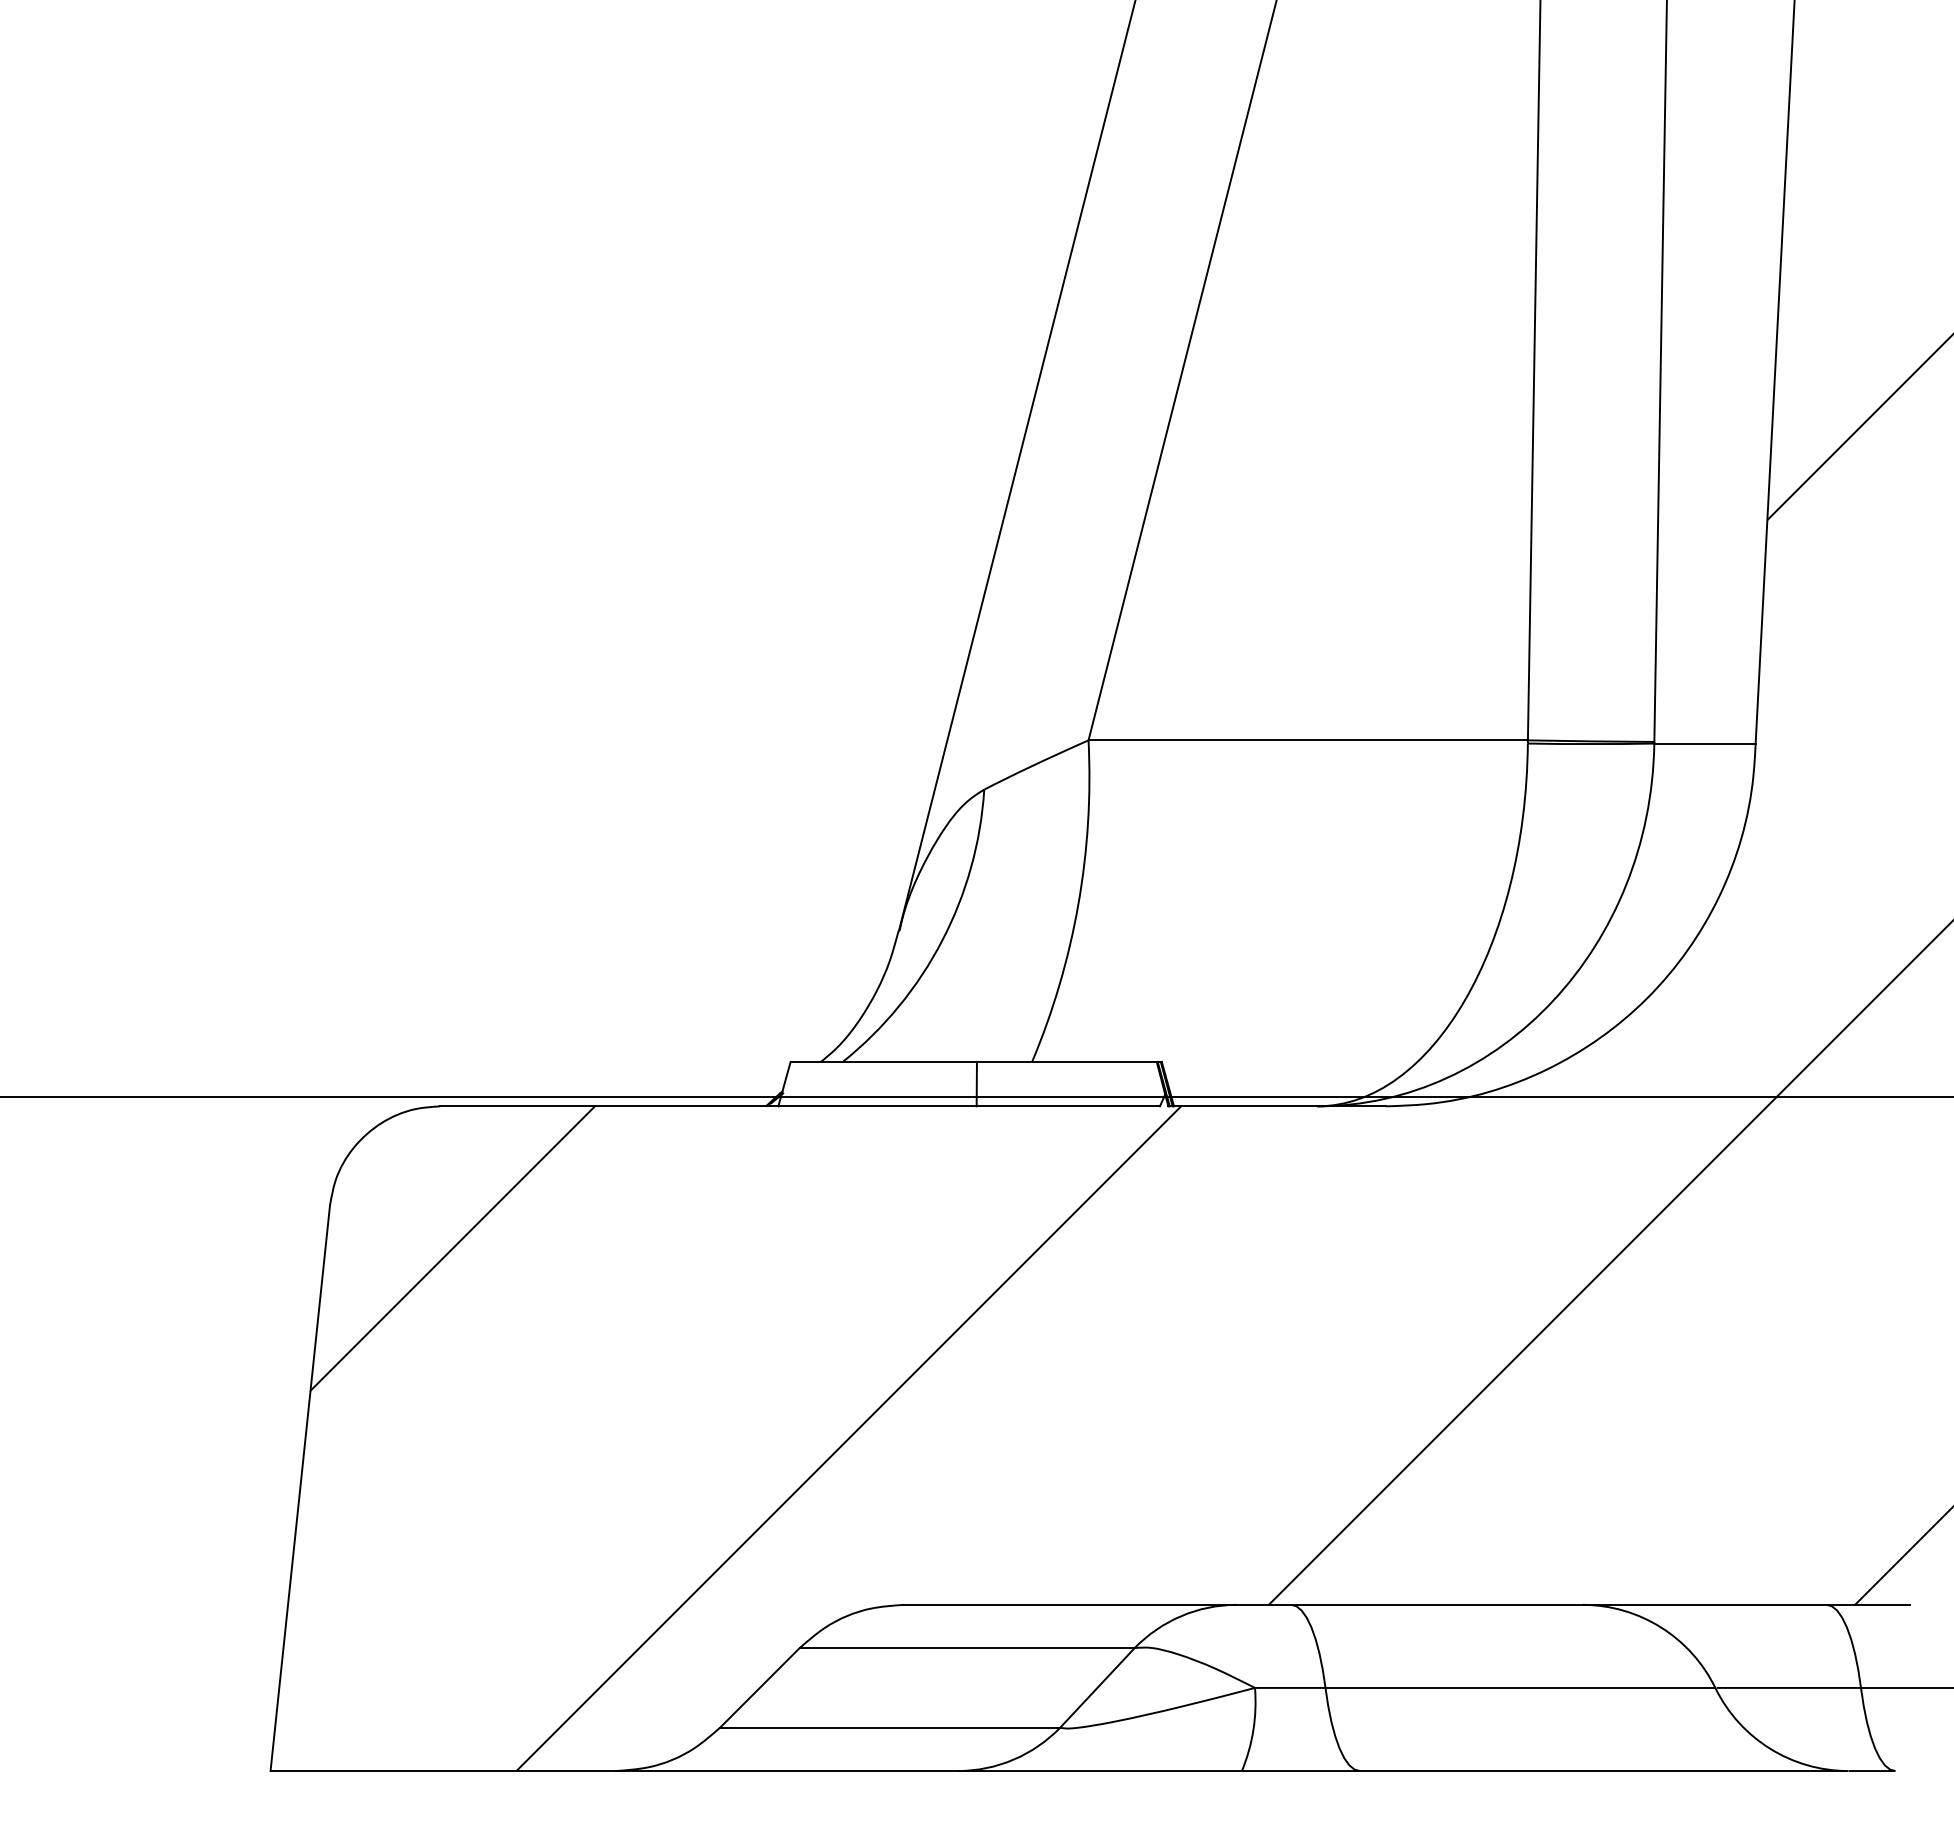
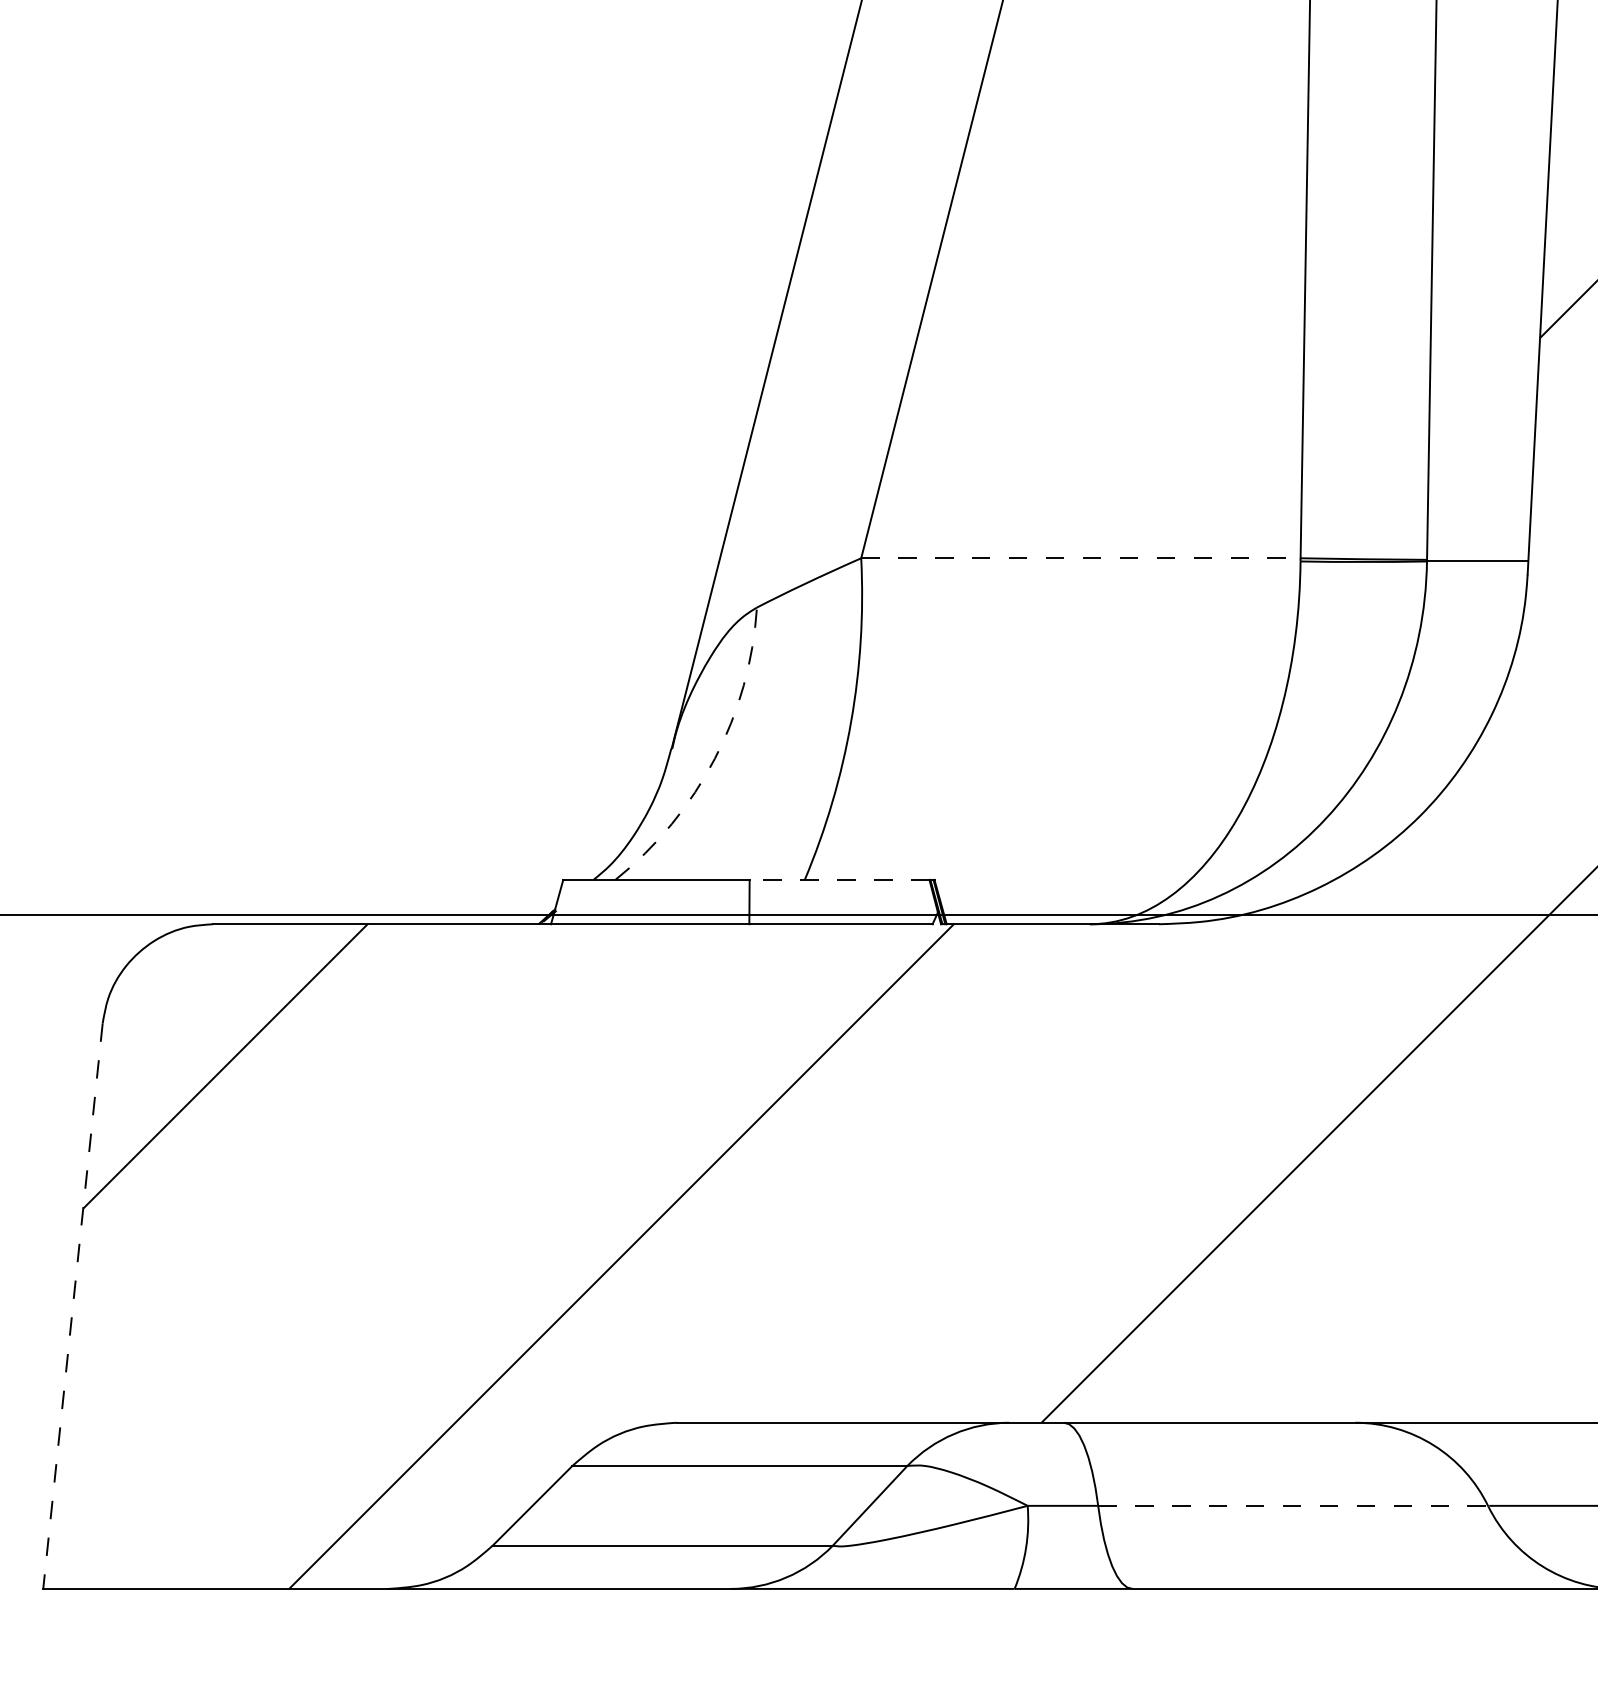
line: (1308, 740) -> (1081, 558), solid -> dashed
arc: (942, 940) -> (715, 758), solid -> dashed
line: (1066, 1062) -> (839, 880), solid -> dashed
line: (300, 1488) -> (73, 1306), solid -> dashed
line: (1520, 1687) -> (1293, 1505), solid -> dashed

